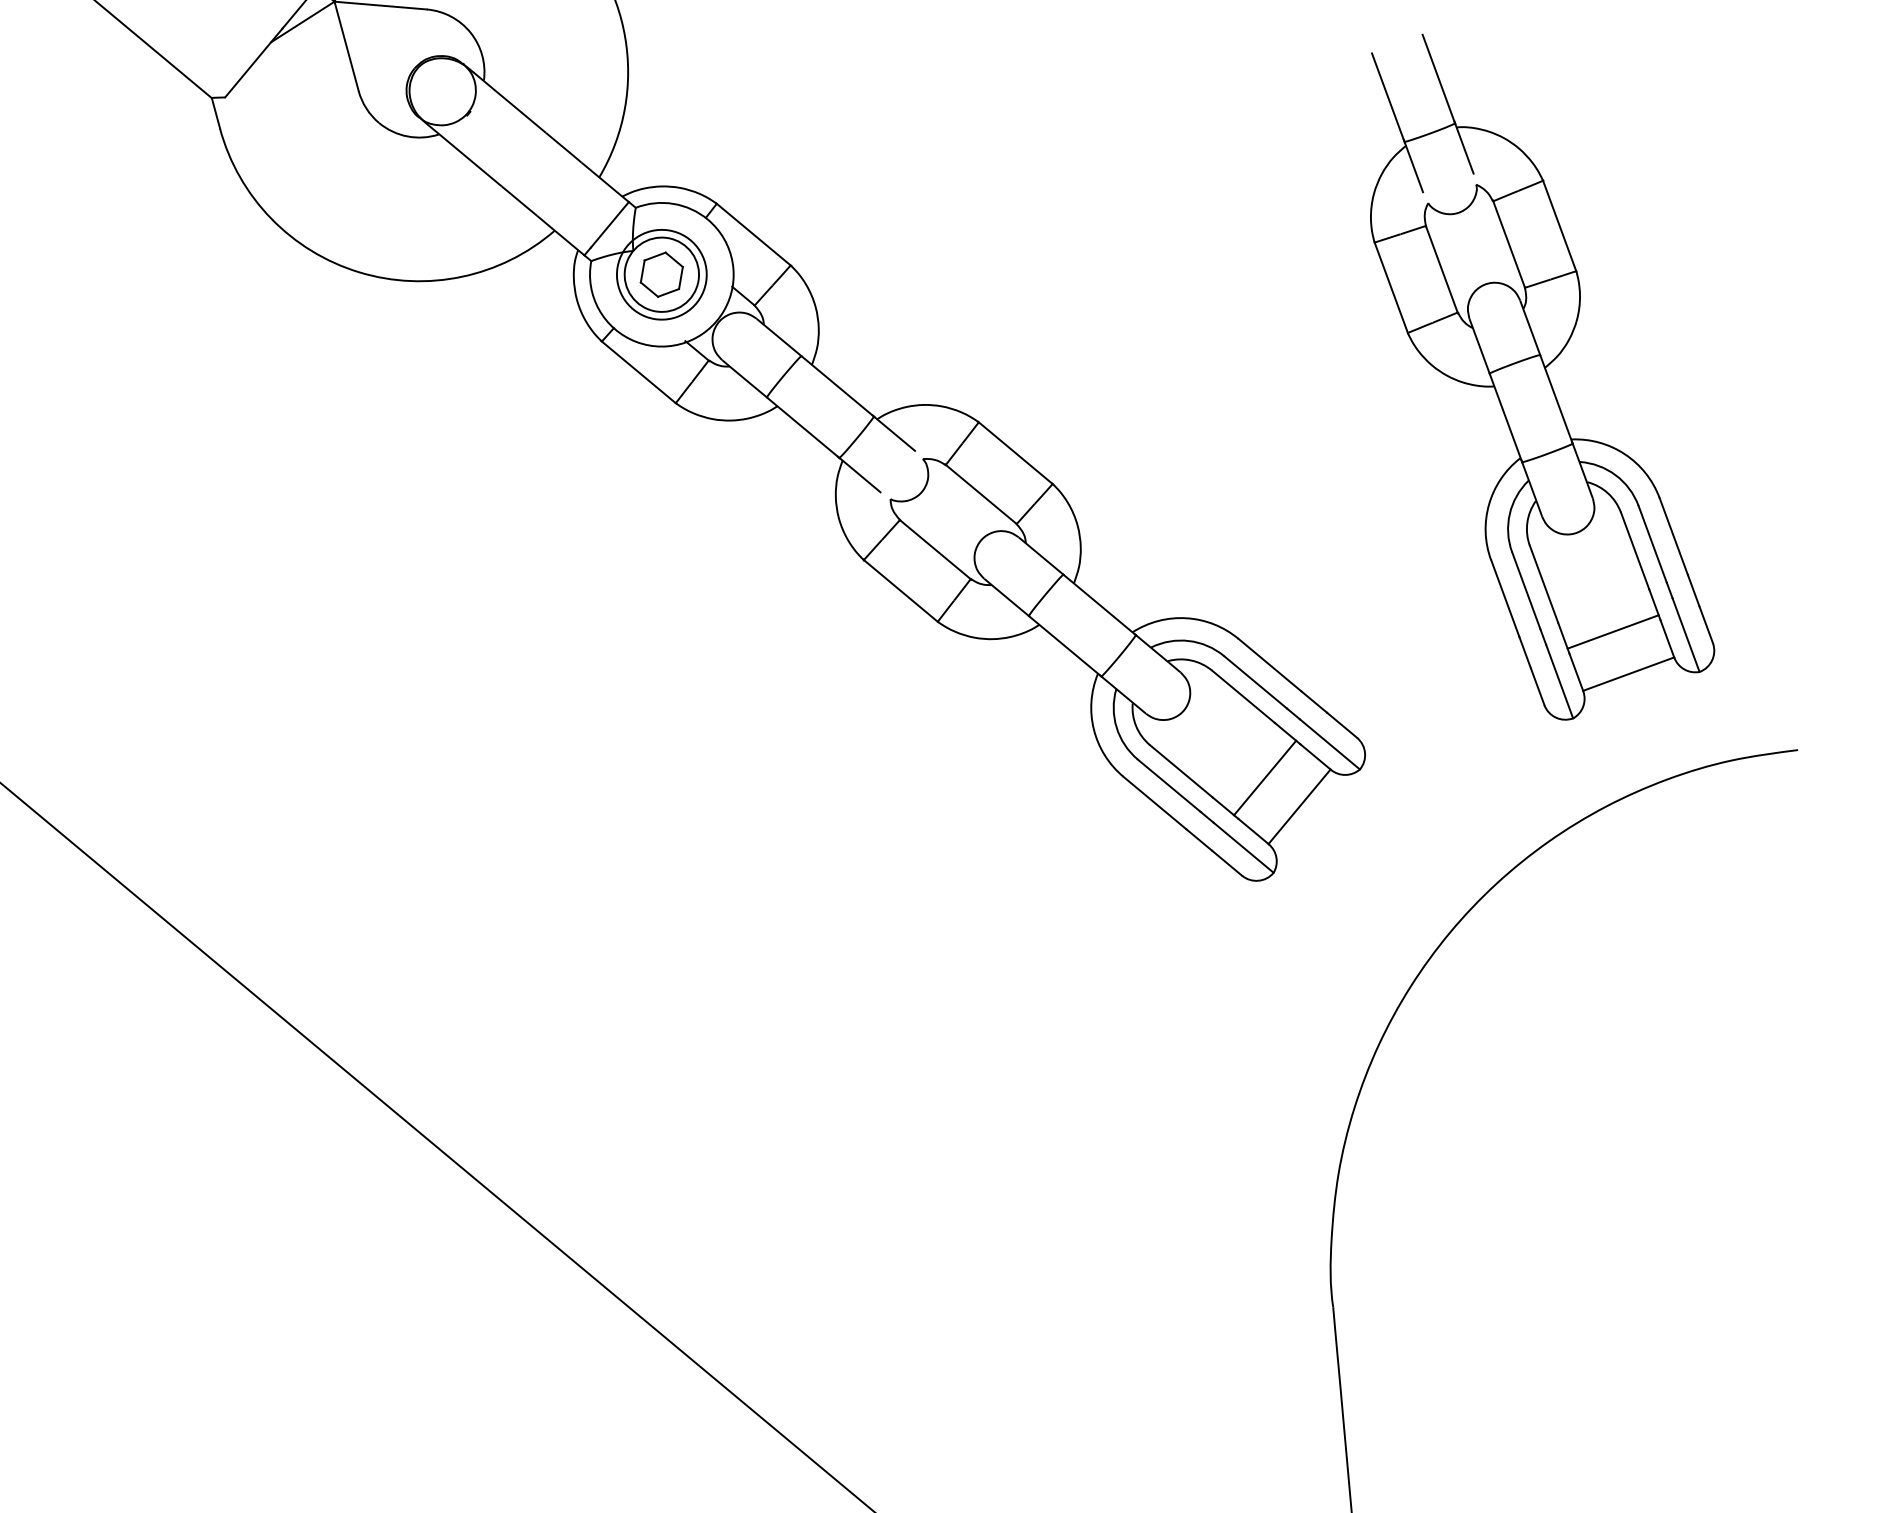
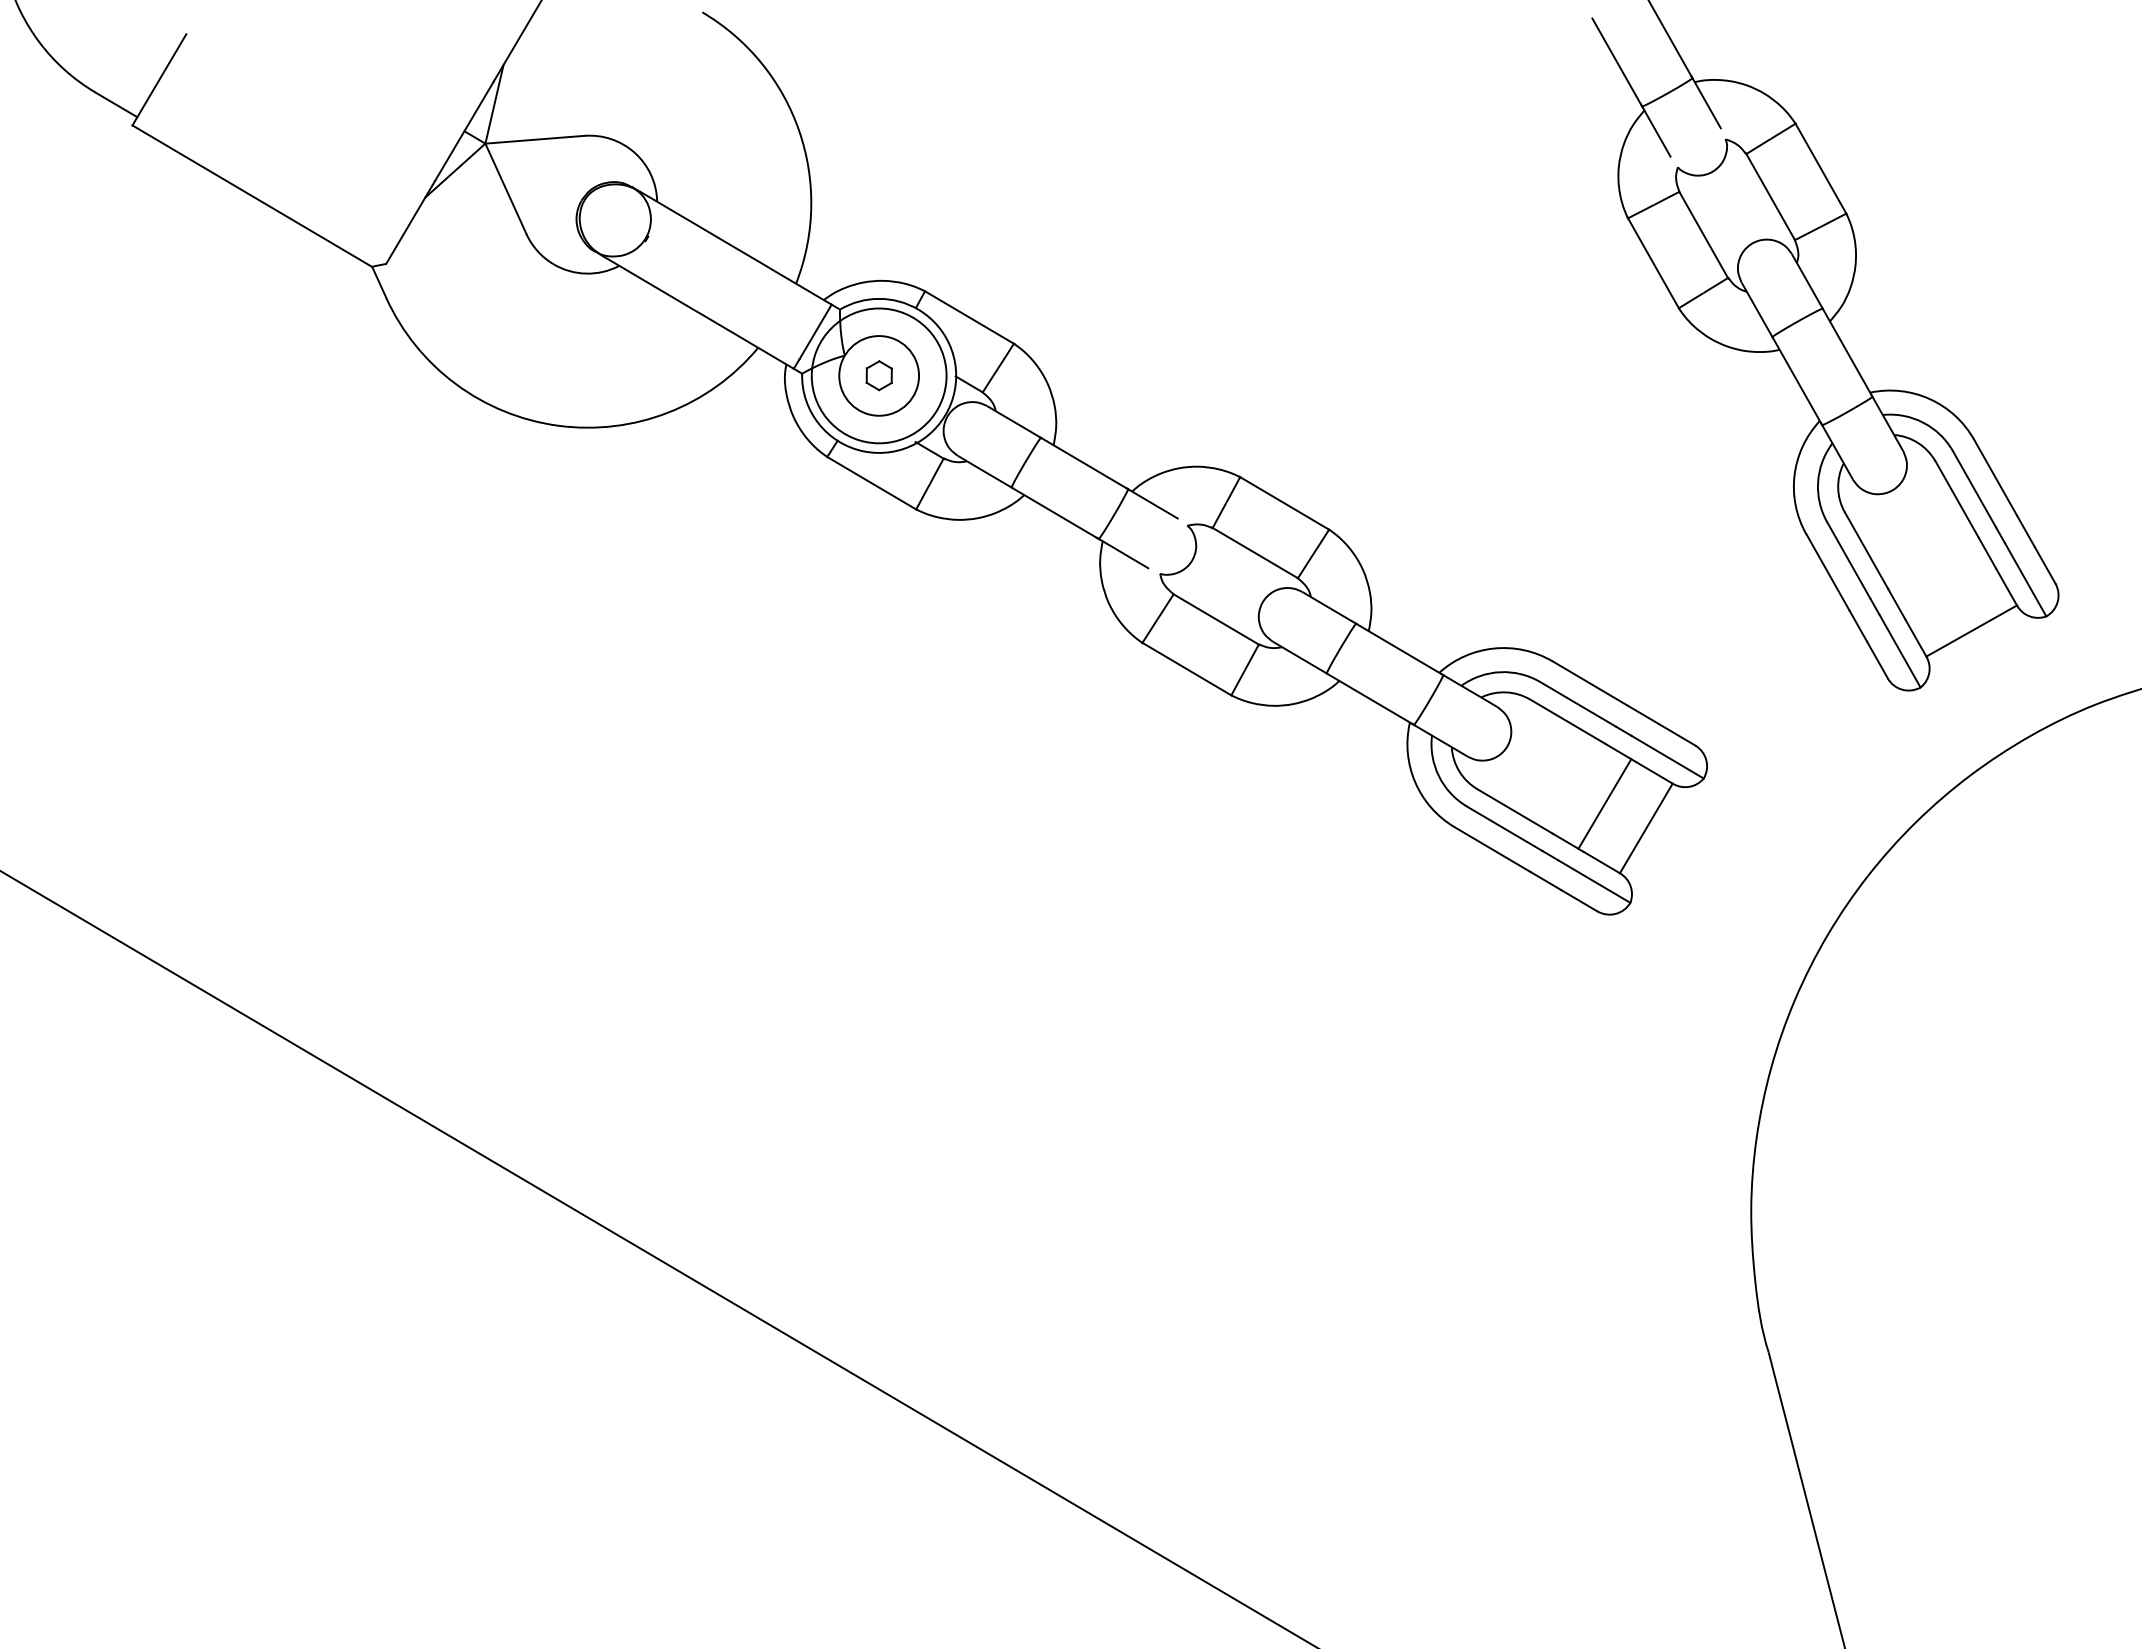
circle: (662, 274) -> (879, 375), size x1.4
part: (662, 274) -> (879, 375), size x0.6
line: (1612, 631) -> (1947, 588), removed

